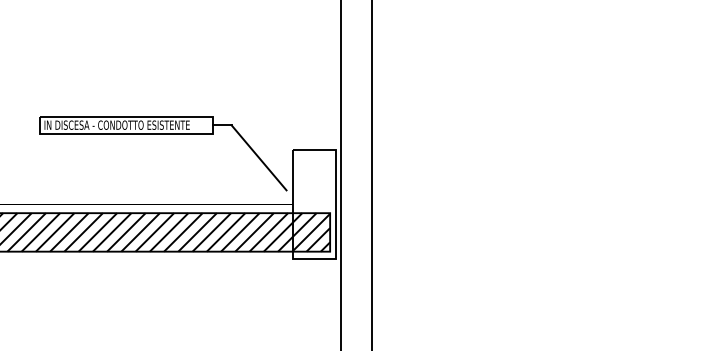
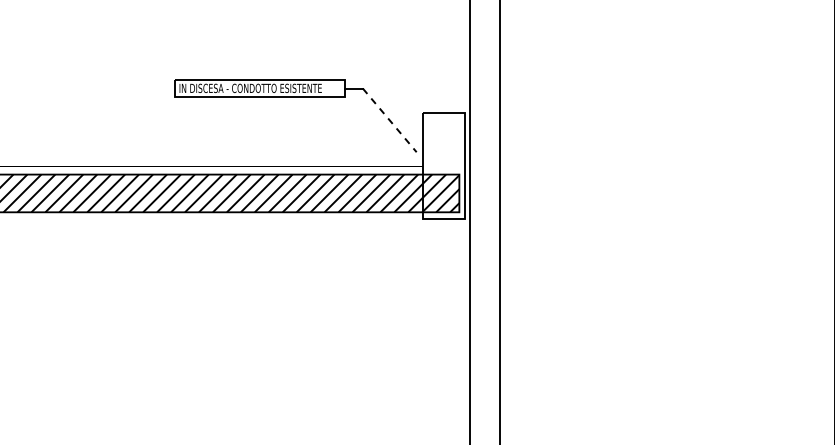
line: (258, 157) -> (389, 120), solid -> dashed

